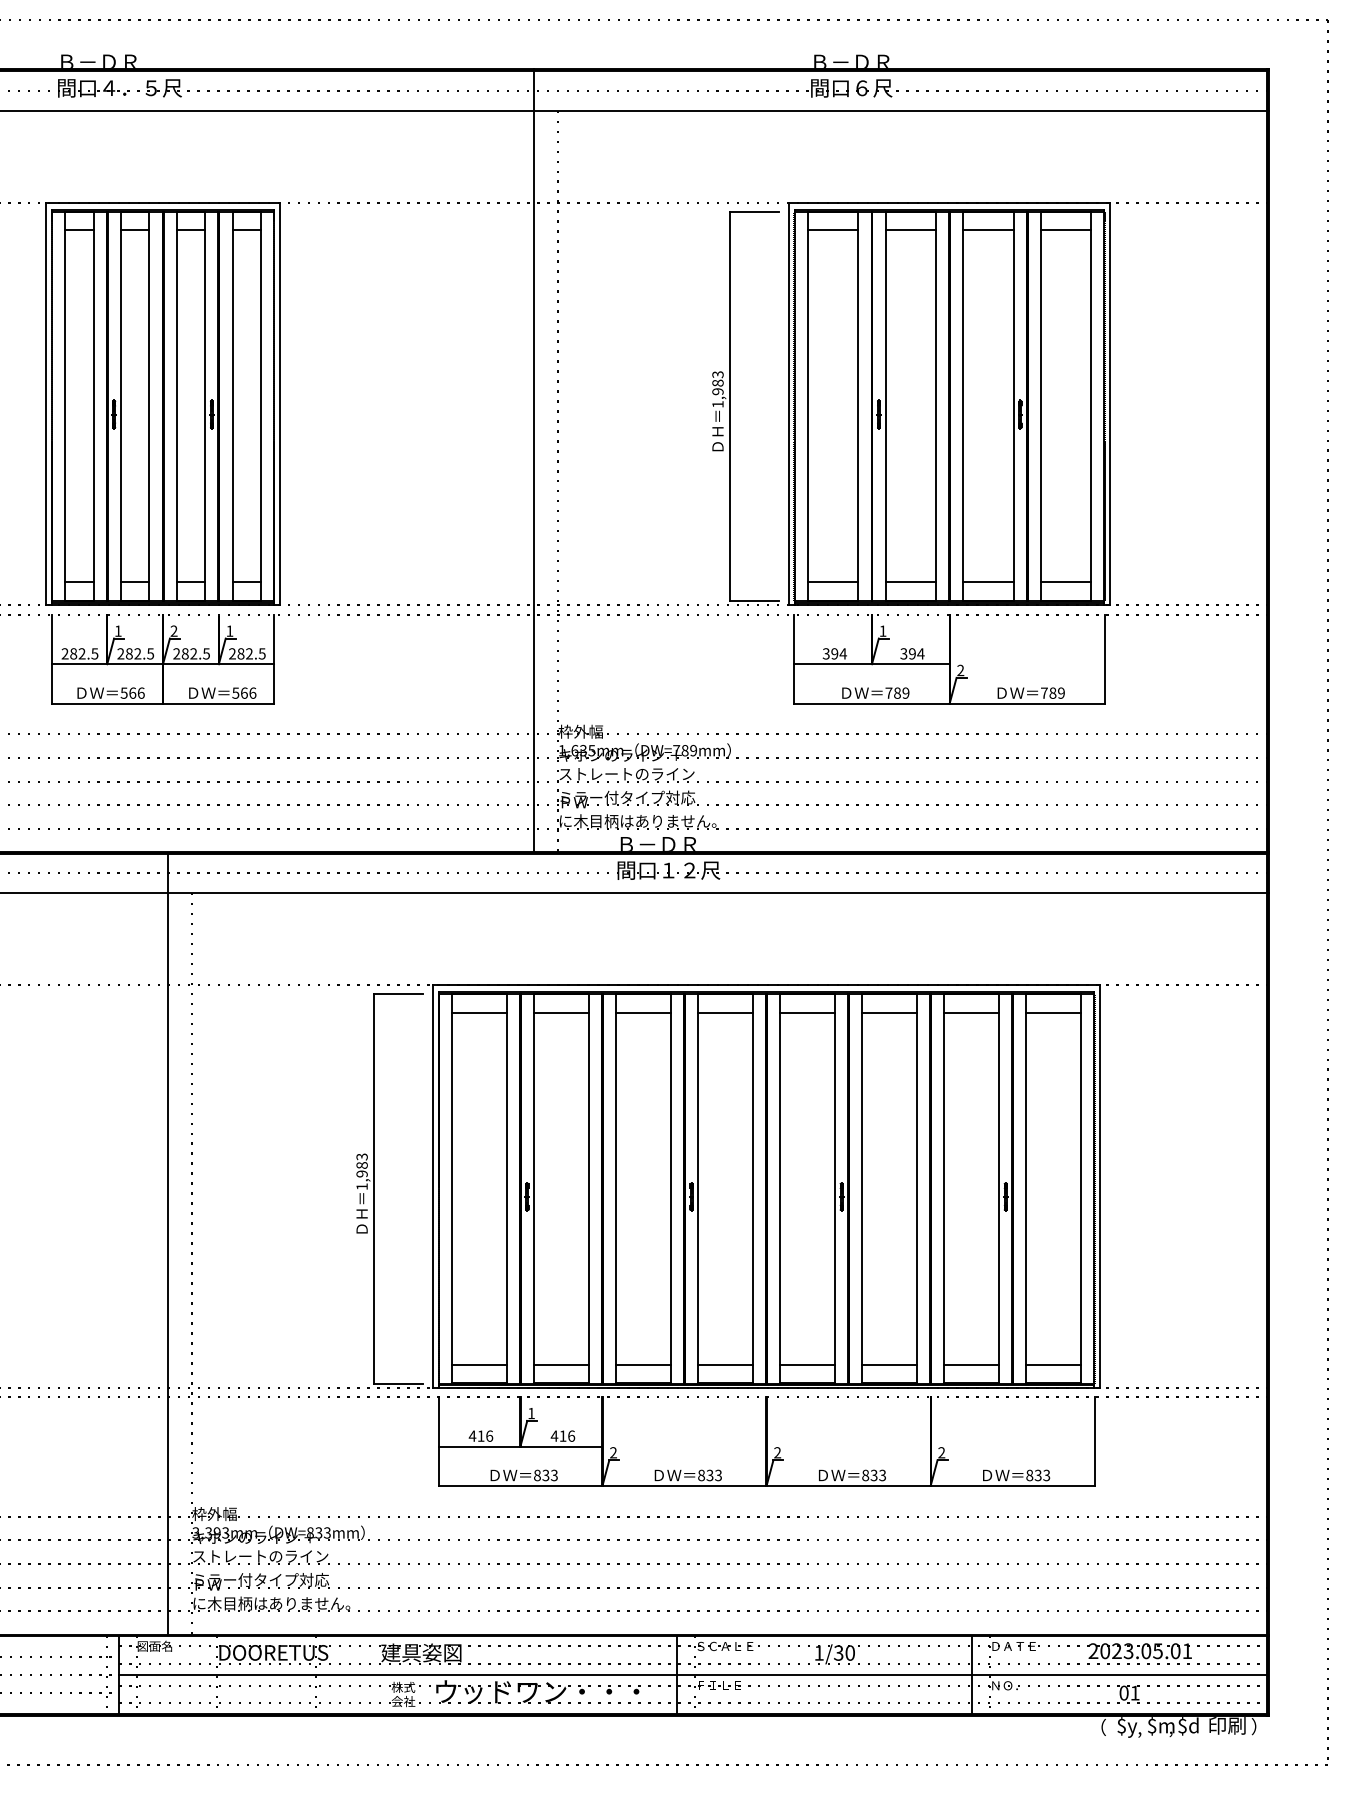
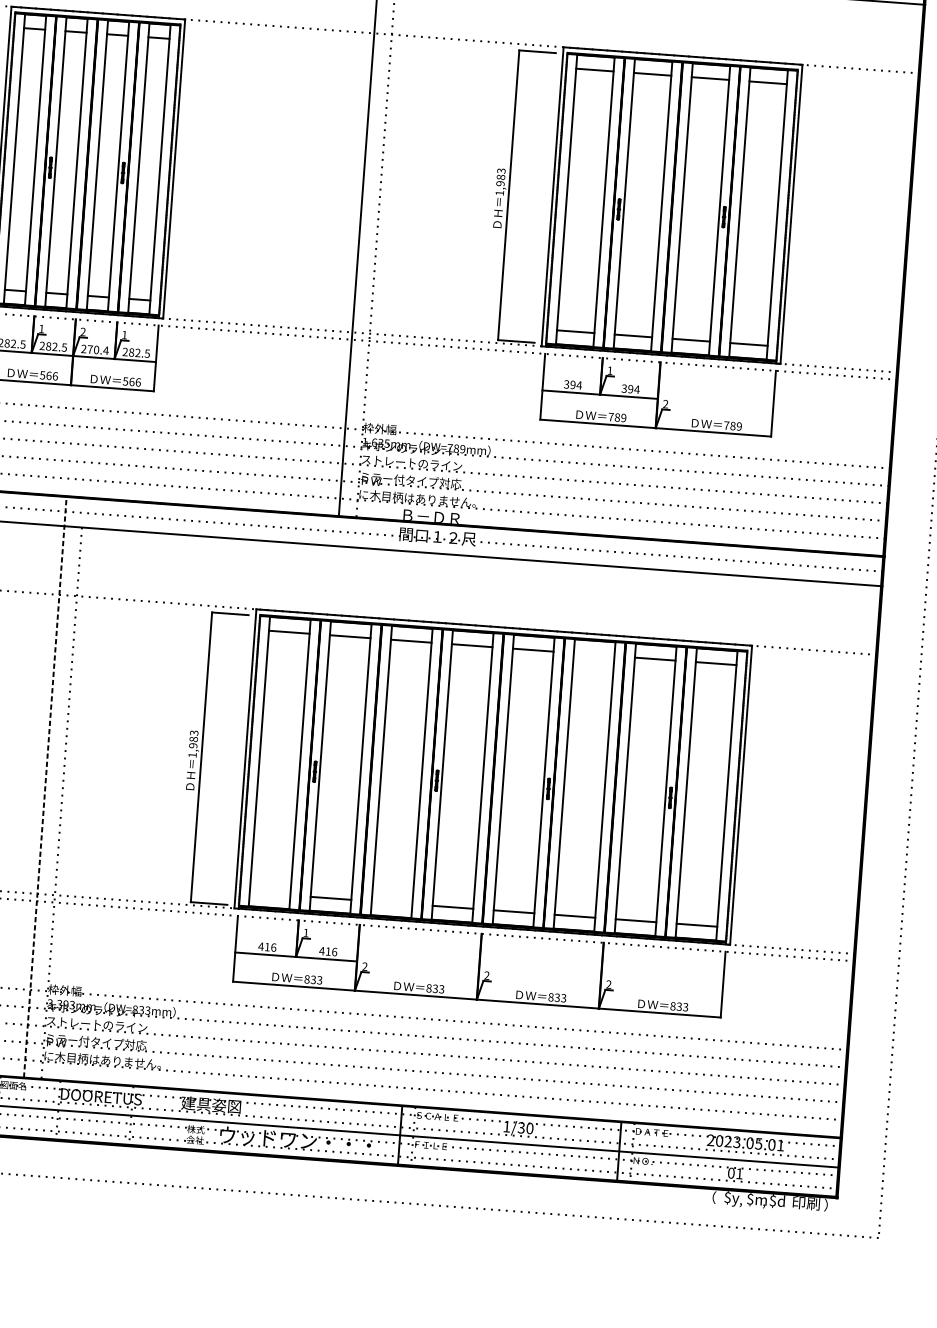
text: (195, 653) -> (97, 349), 282.5 -> 270.4
line: (889, 1012) -> (594, 654), removed
line: (168, 1244) -> (45, 787), solid -> dashed
line: (479, 1364) -> (270, 893), removed
line: (643, 1364) -> (392, 902), removed

